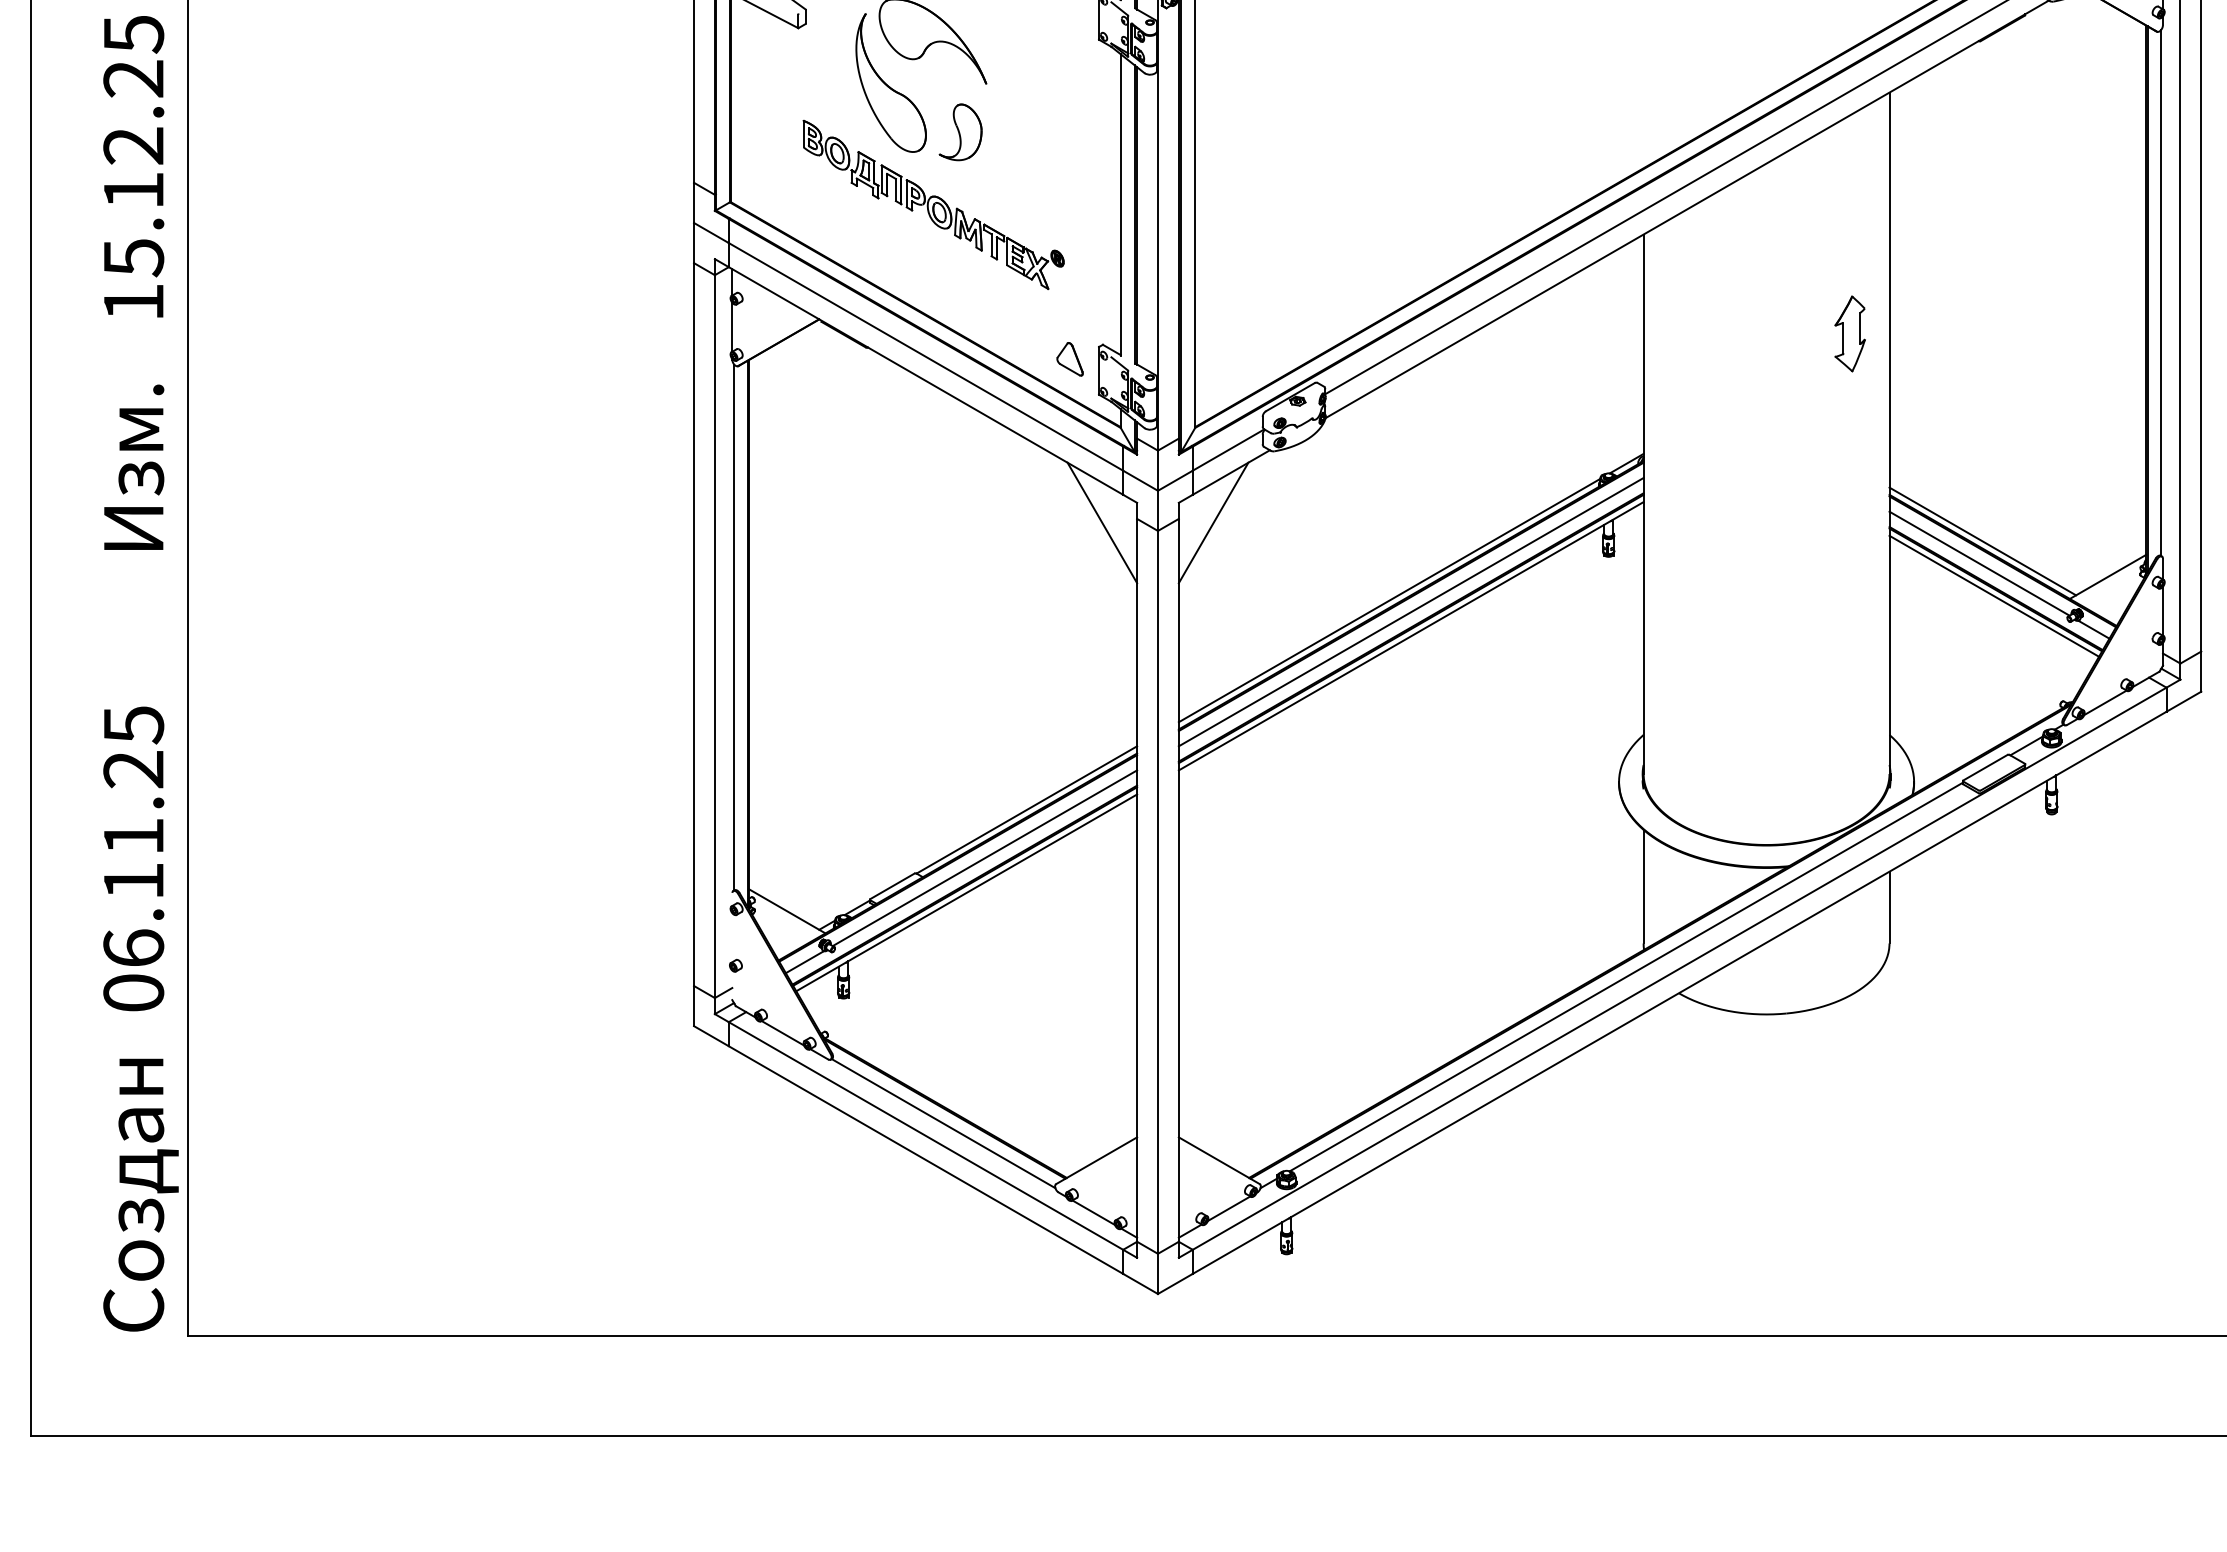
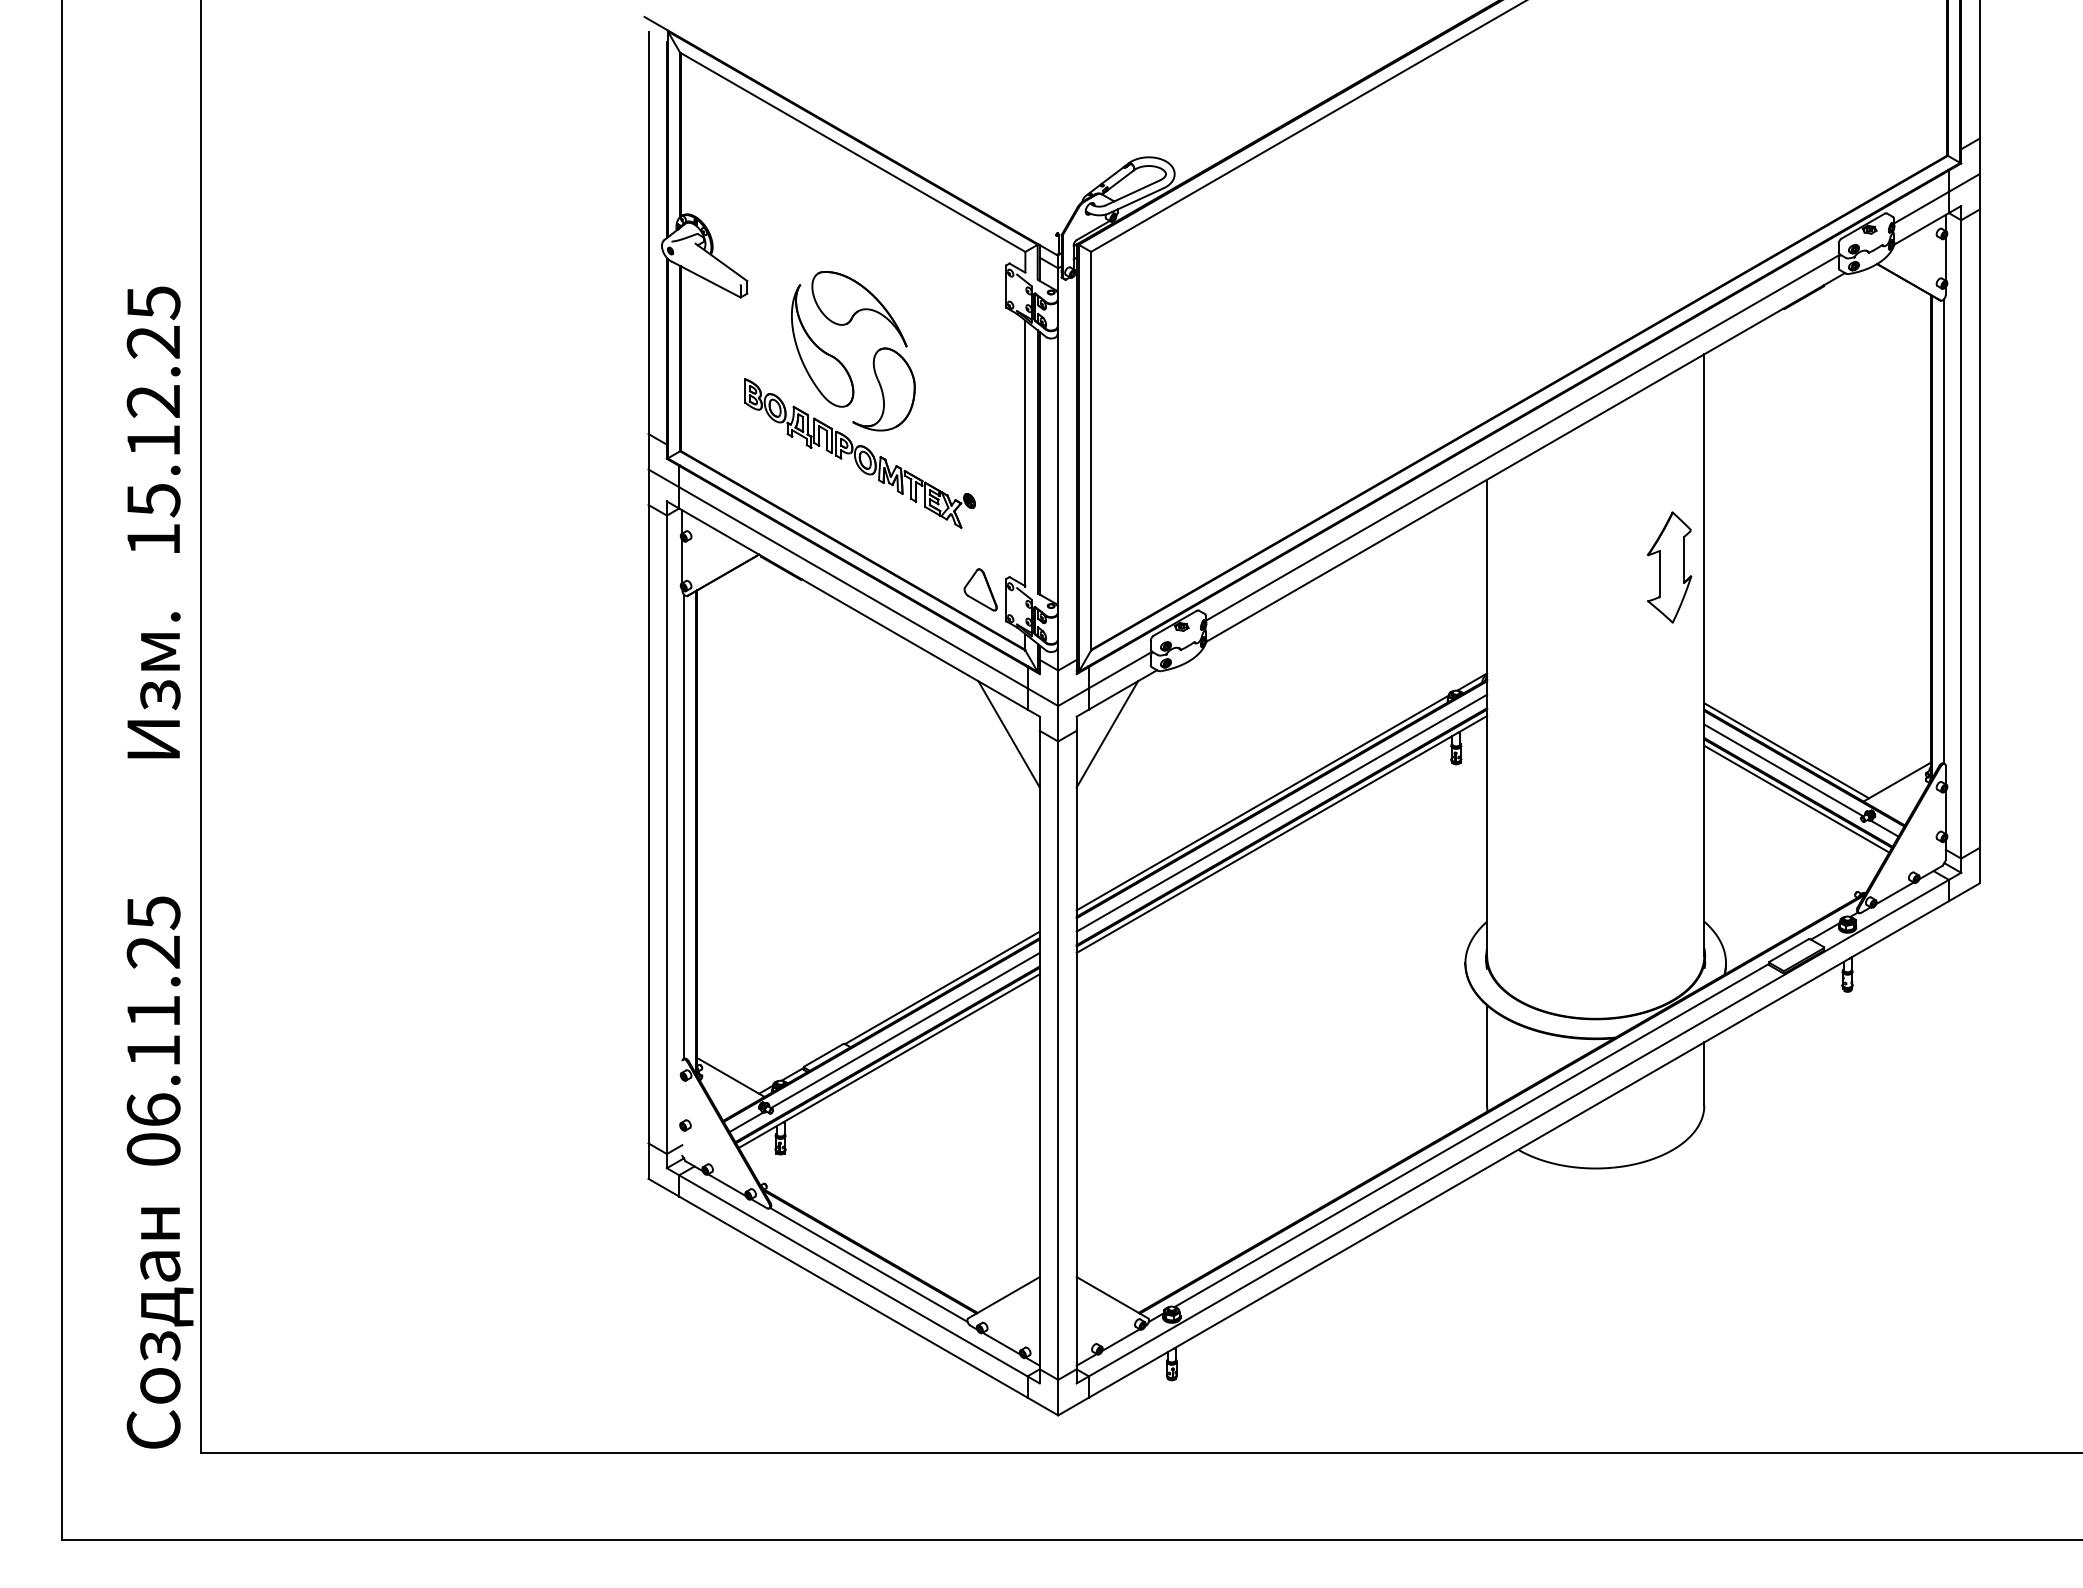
part: (960, 132) -> (883, 389), size x1.67
part: (1850, 333) -> (1669, 567), size x1.67
part: (1069, 358) -> (980, 589), size x1.43

